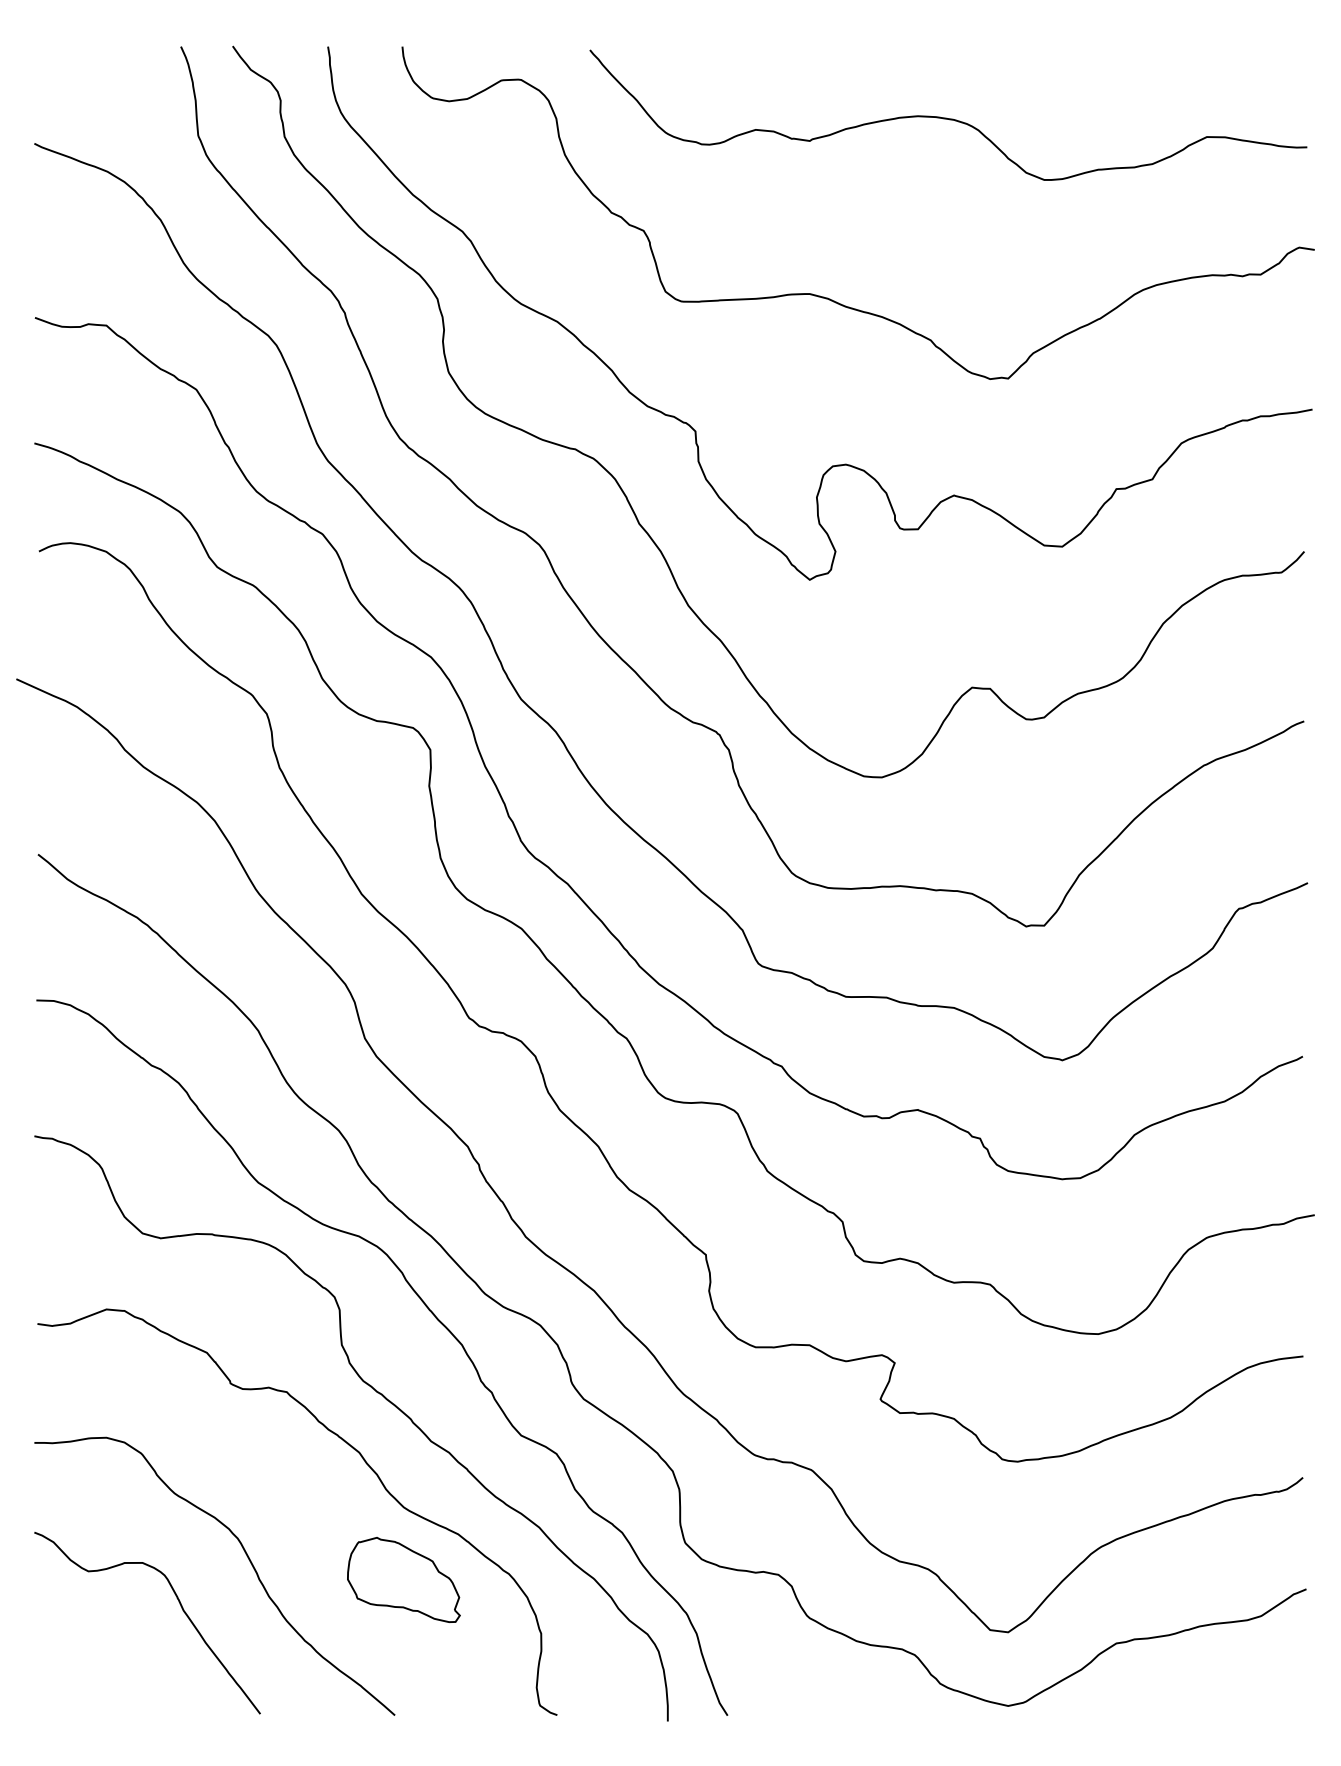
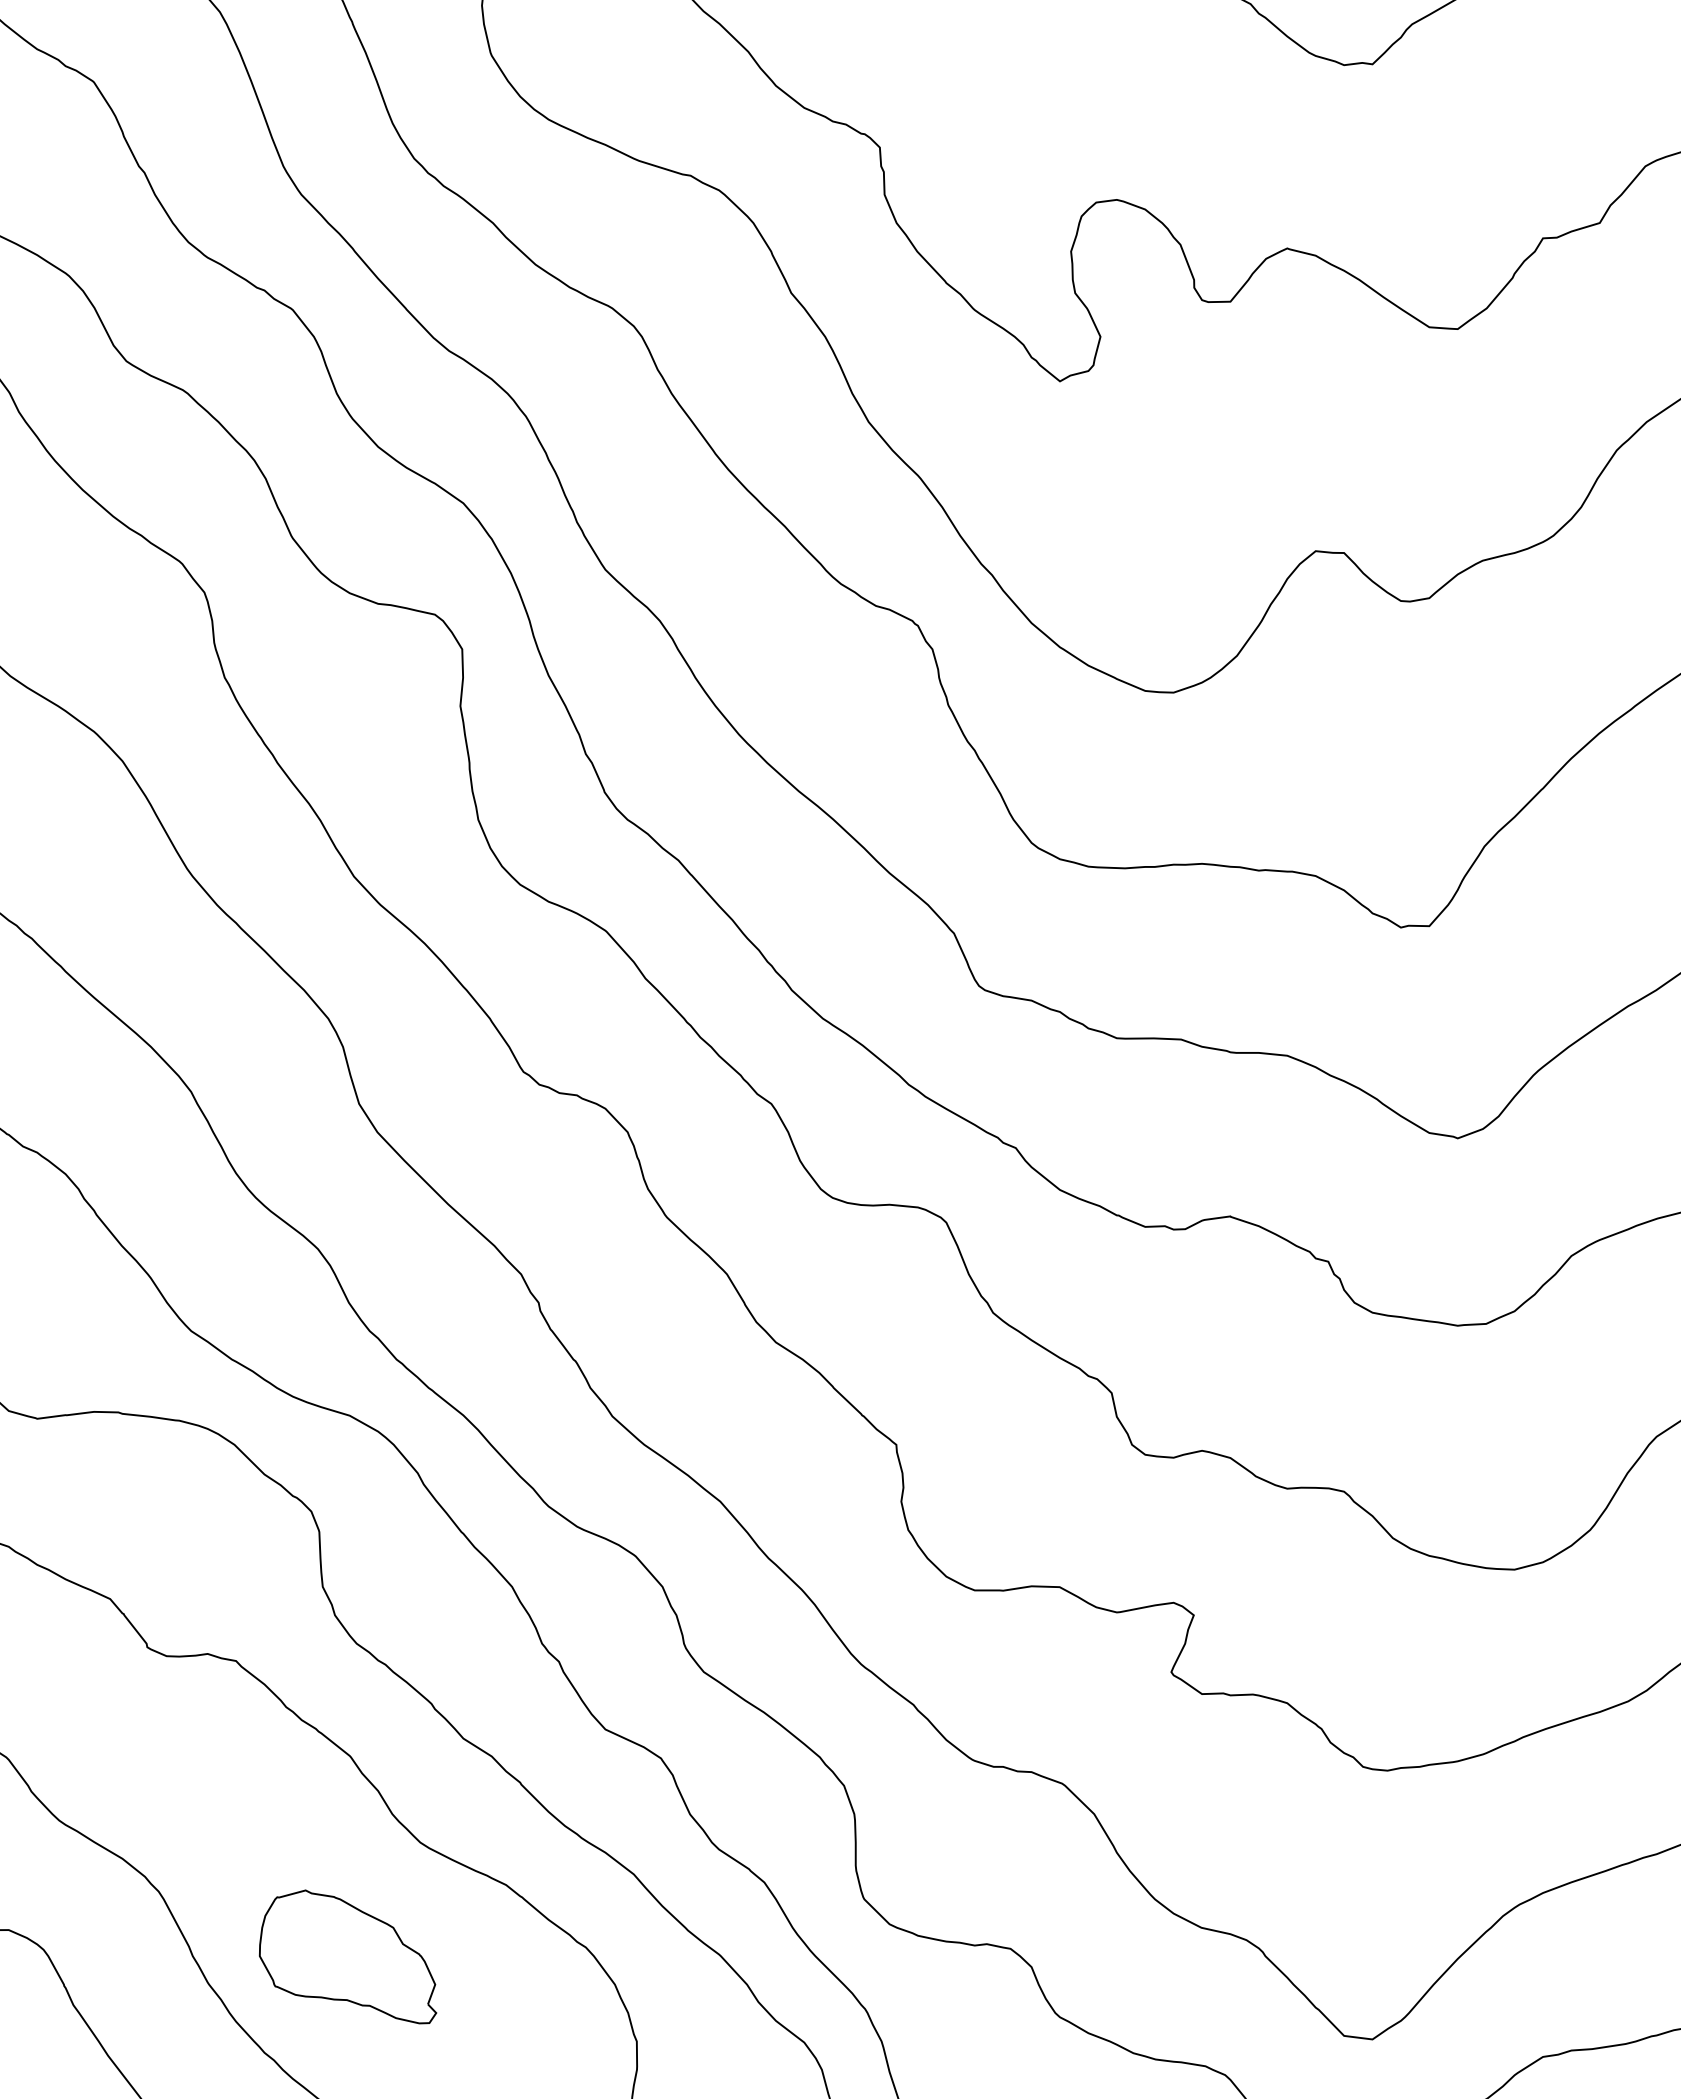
part: (403, 1579) -> (347, 1956), moved

